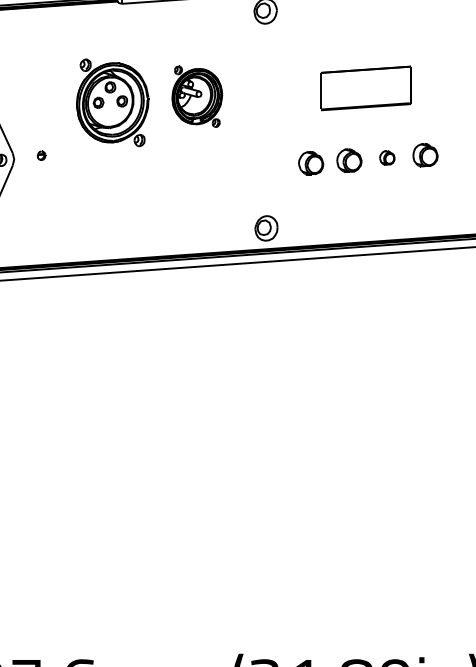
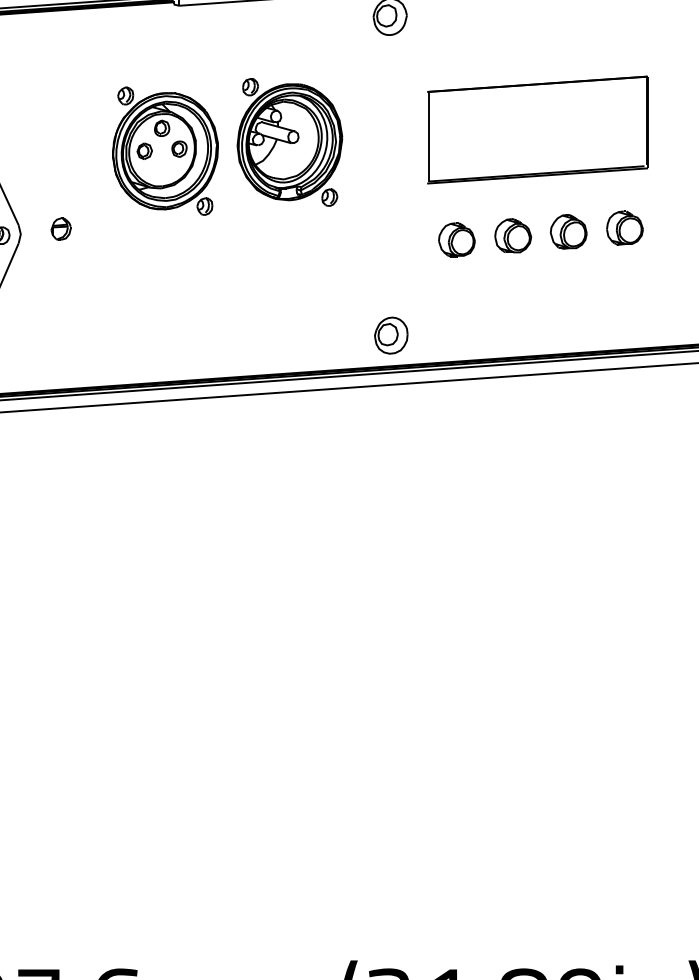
part: (365, 88) -> (536, 130), size x1.67
part: (196, 96) -> (288, 141), size x1.43
part: (41, 155) -> (60, 228), size x1.67
part: (387, 157) -> (569, 231), size x1.67

